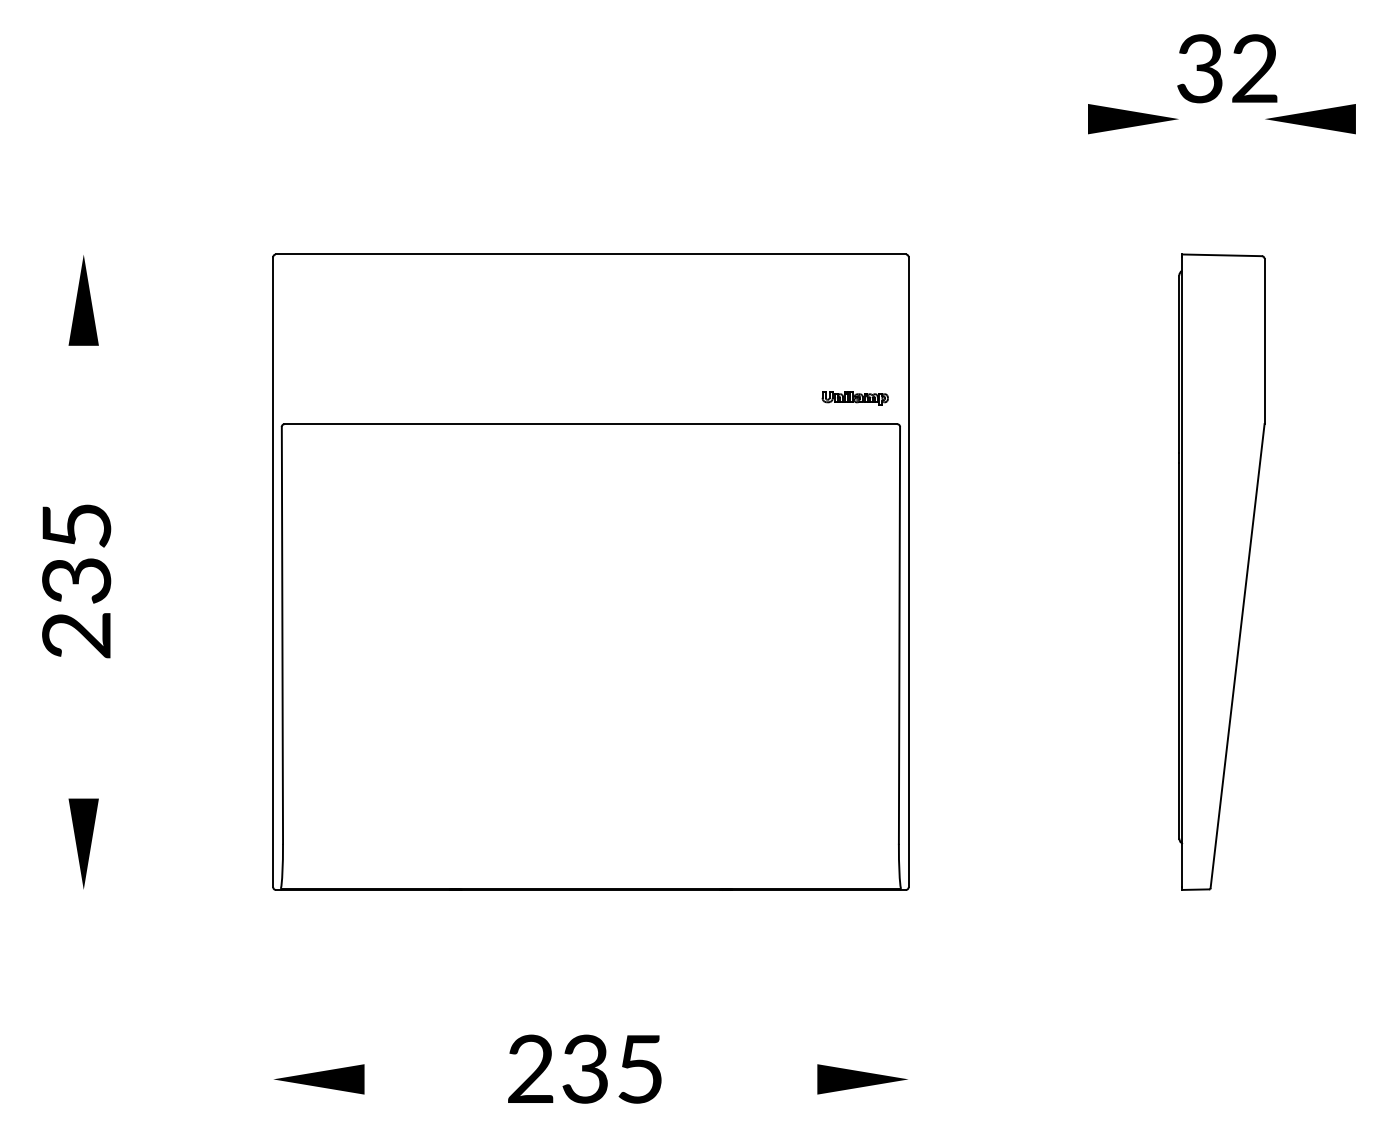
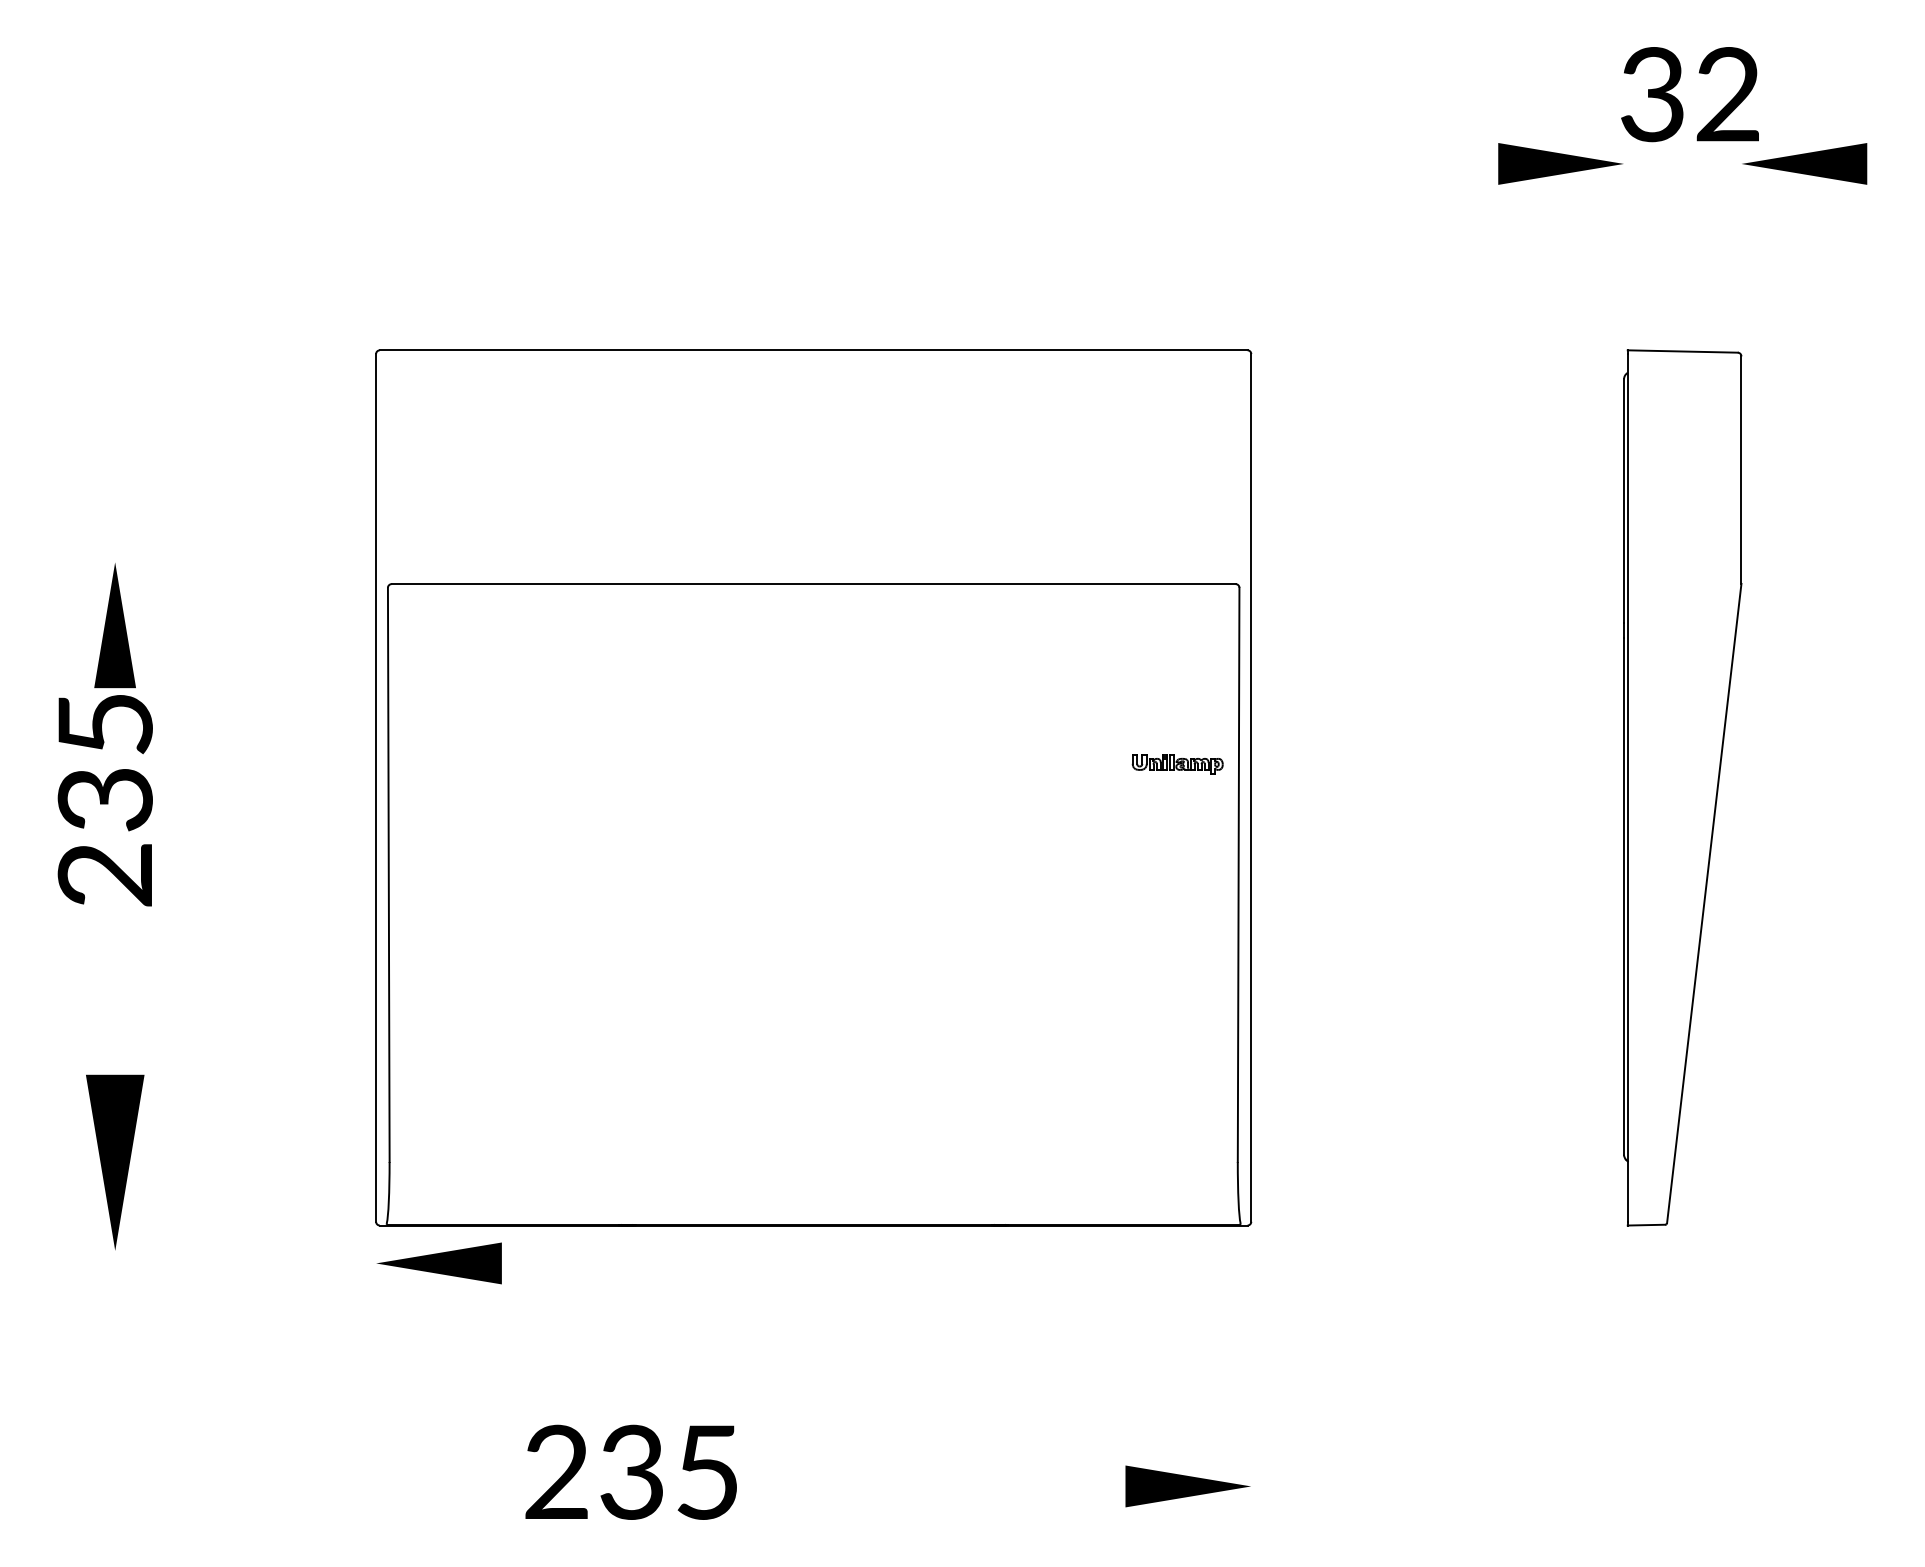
part: (83, 300) -> (114, 625), moved
part: (855, 398) -> (1177, 764), moved
part: (83, 843) -> (114, 1161), size x1.4
text: (584, 1068) -> (630, 1471), moved
part: (318, 1079) -> (438, 1263), moved

